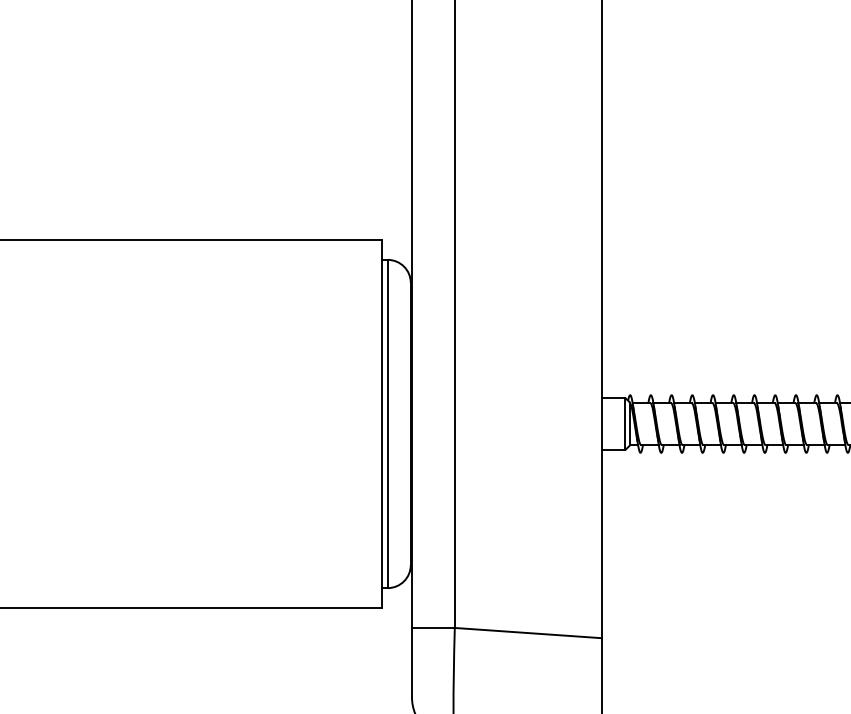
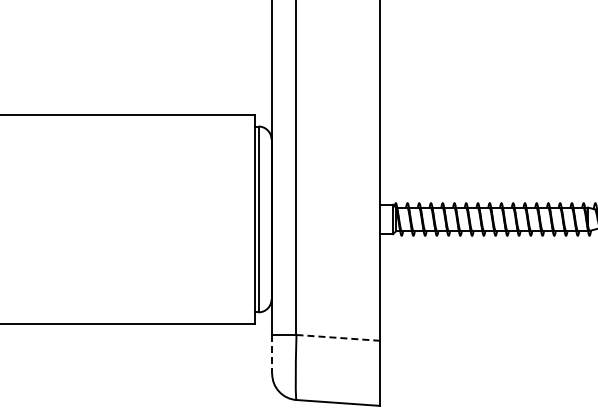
line: (528, 632) -> (338, 337), solid -> dashed
line: (412, 662) -> (272, 354), solid -> dashed

